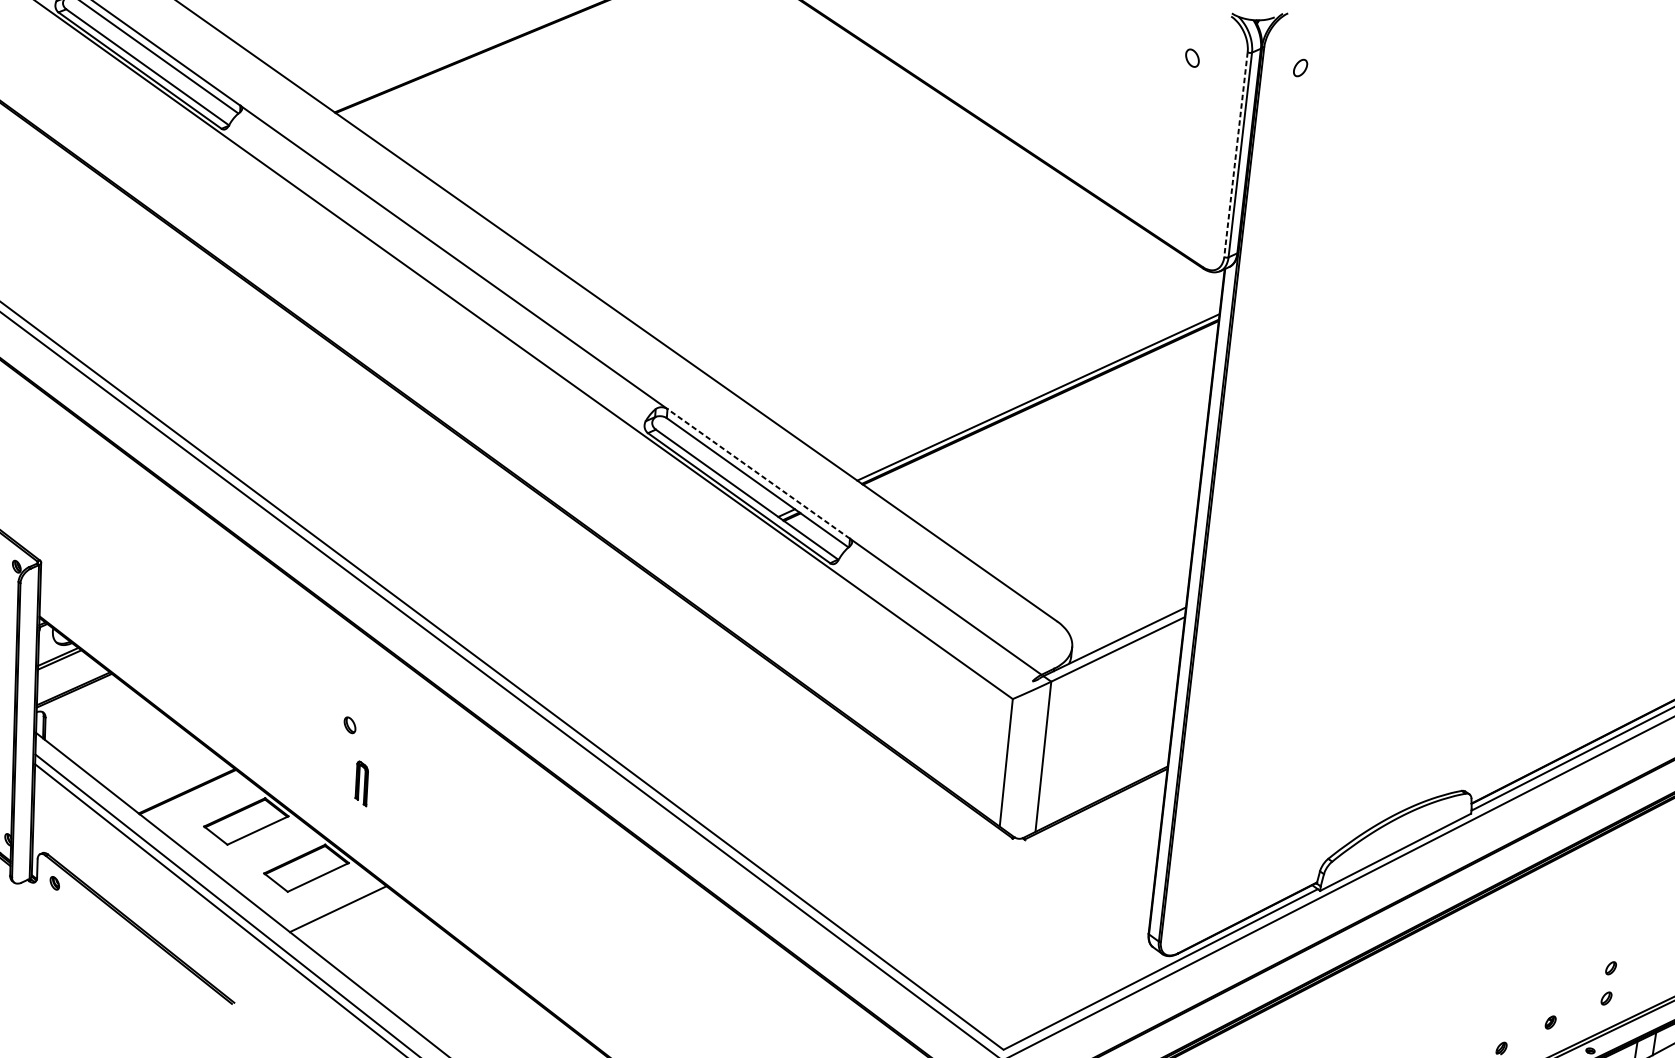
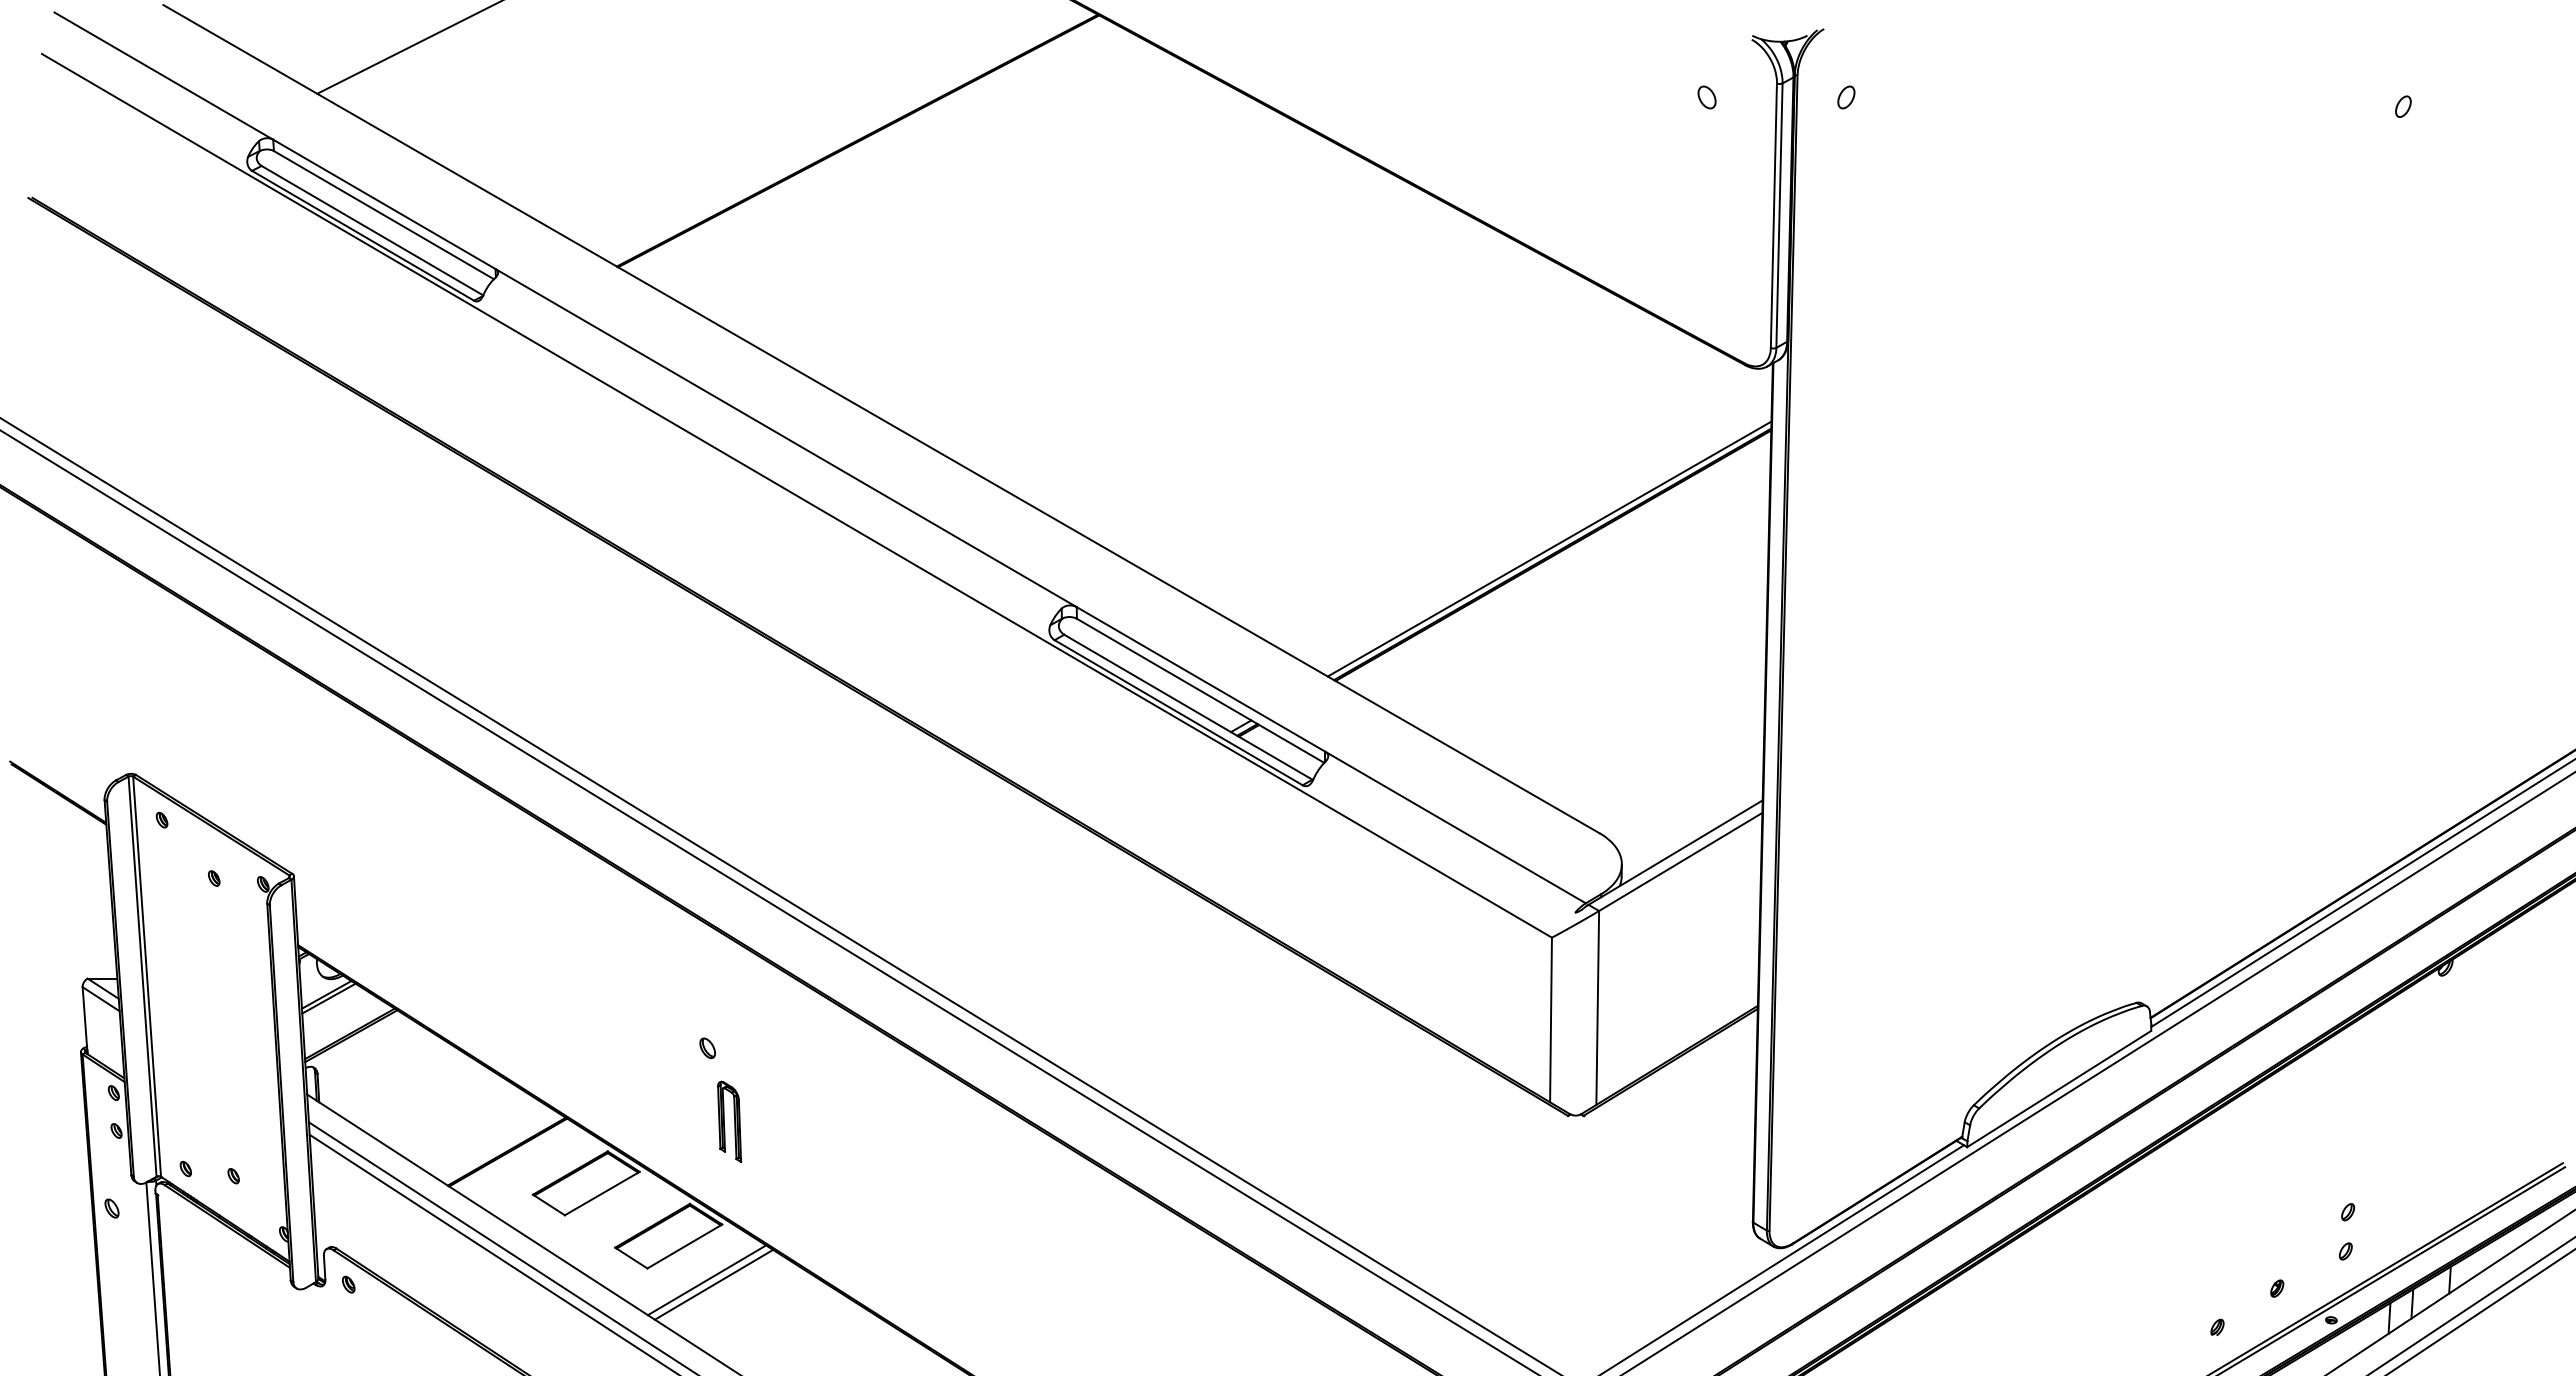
line: (1235, 155) -> (1773, 216), dashed -> solid
line: (758, 473) -> (1200, 679), dashed -> solid
part: (361, 783) -> (729, 1121), size x1.43
line: (332, 905) -> (706, 1280), added

